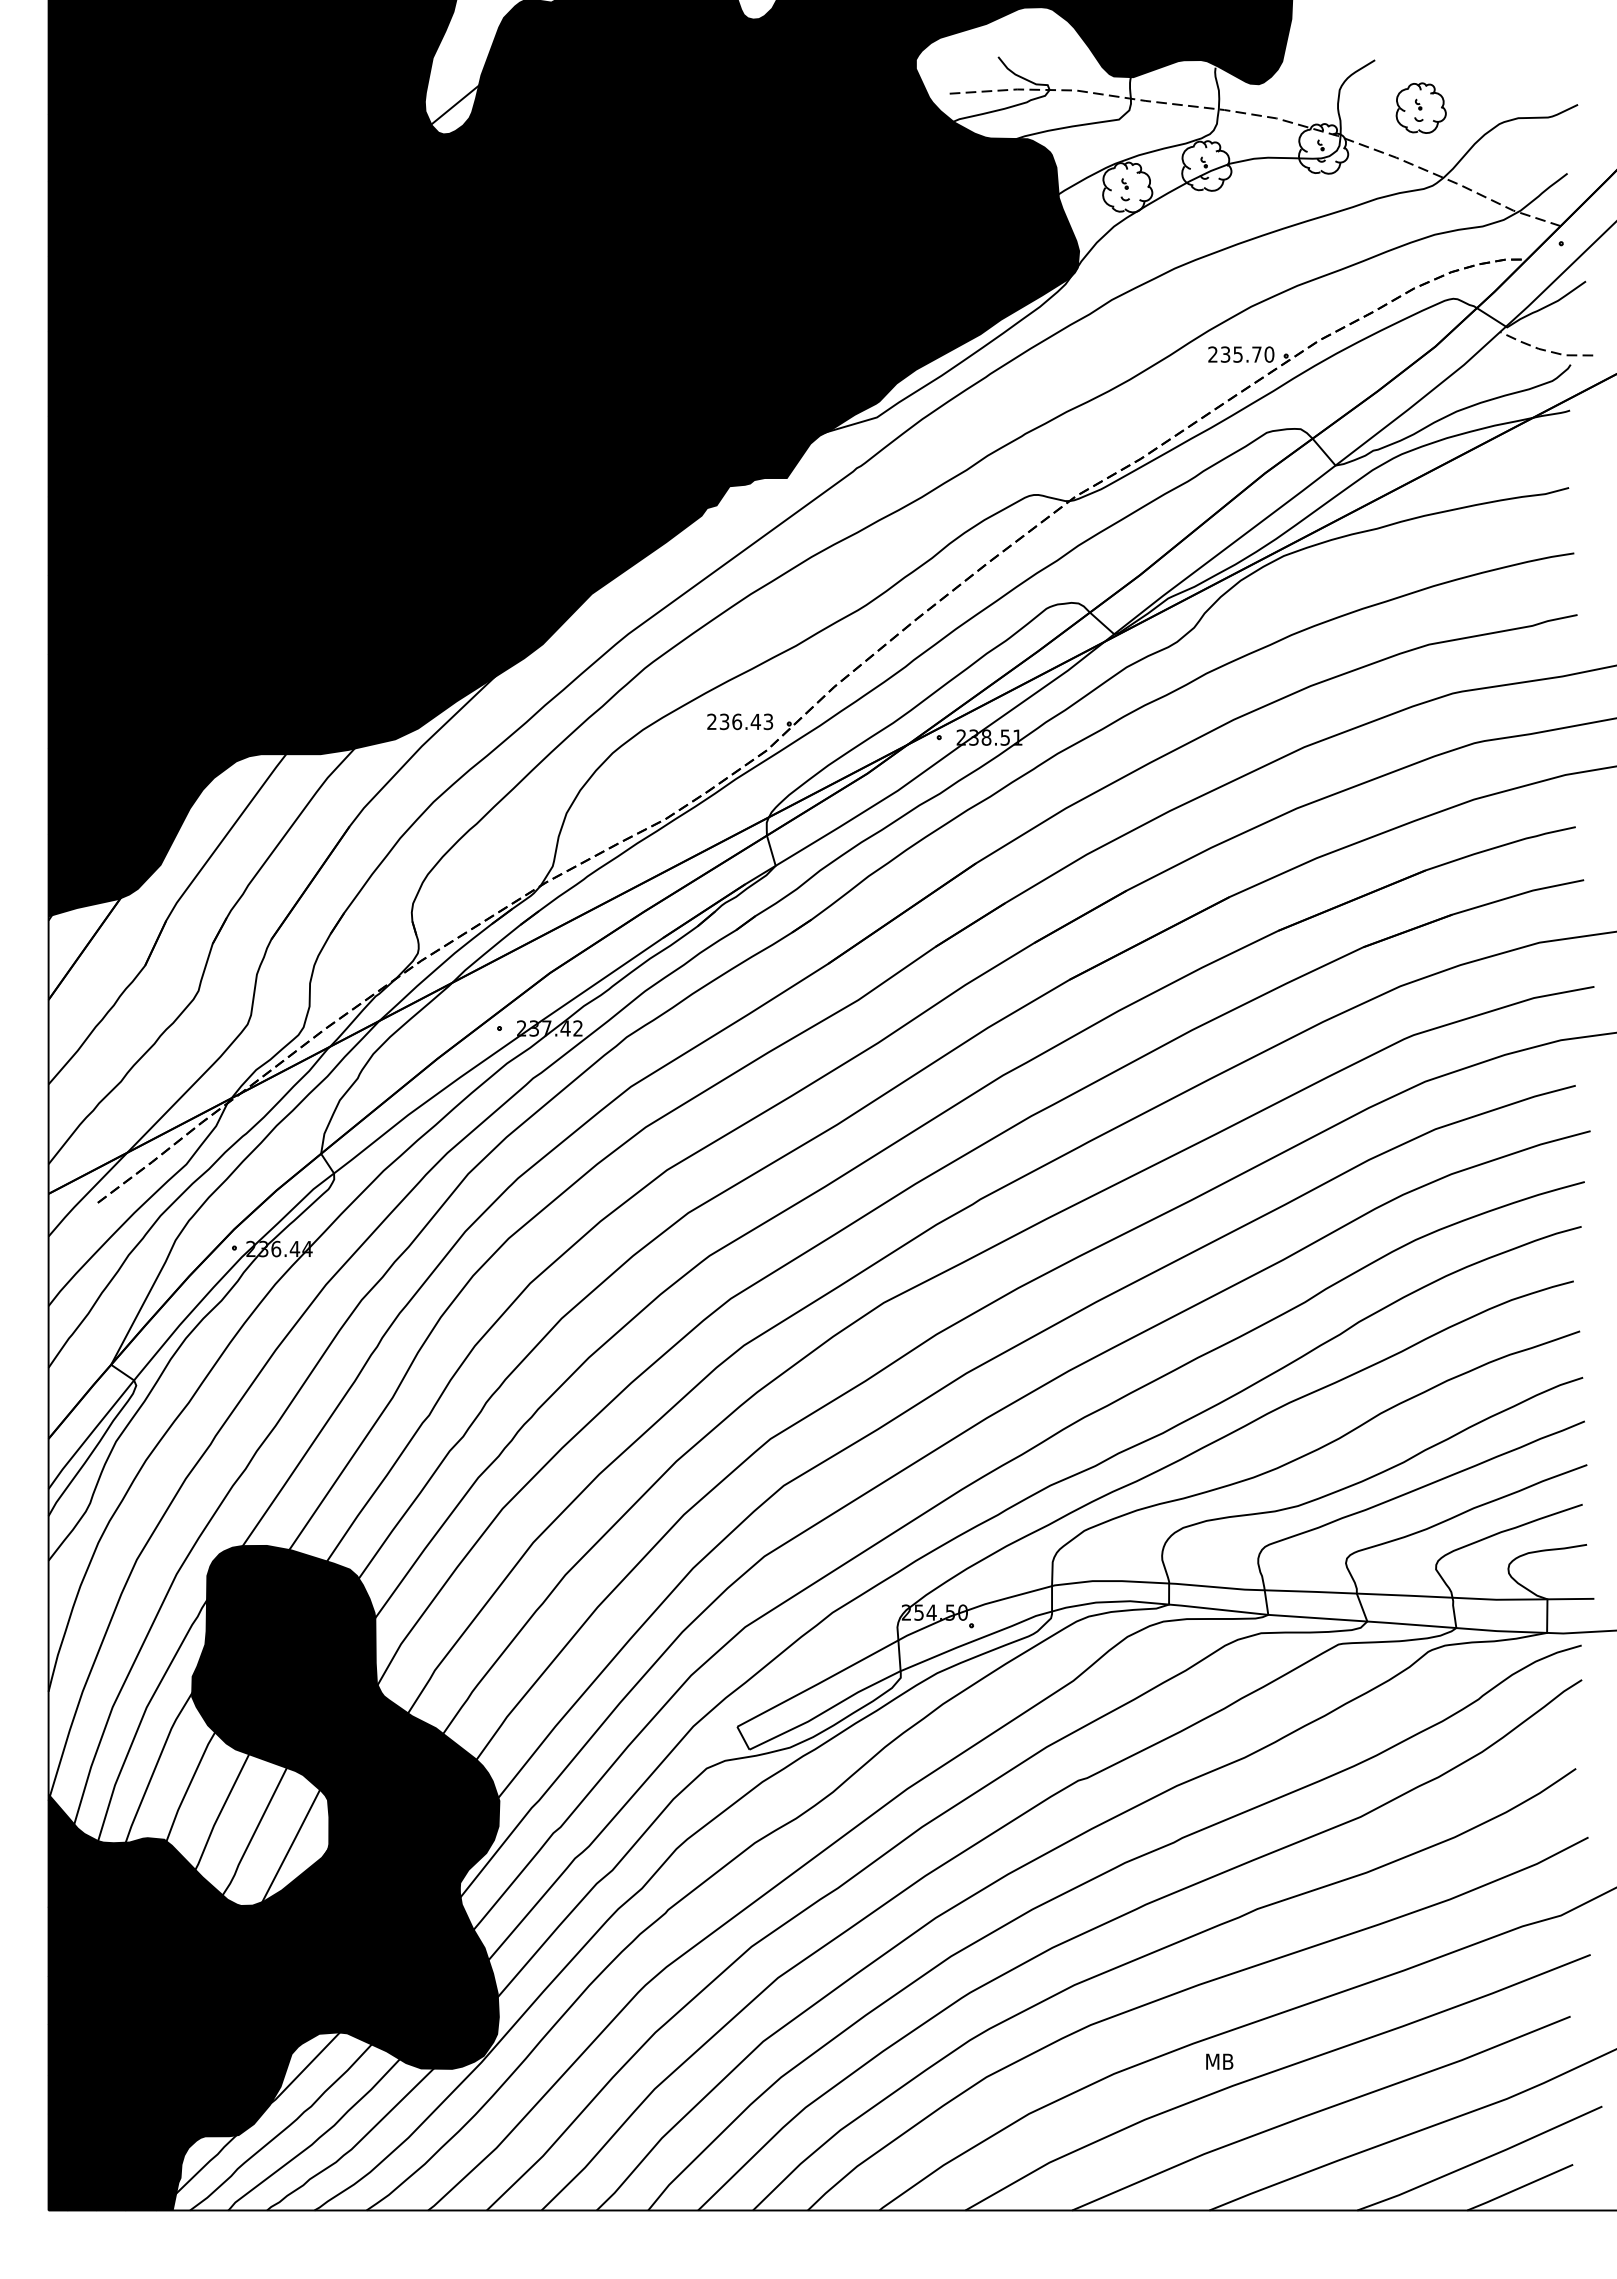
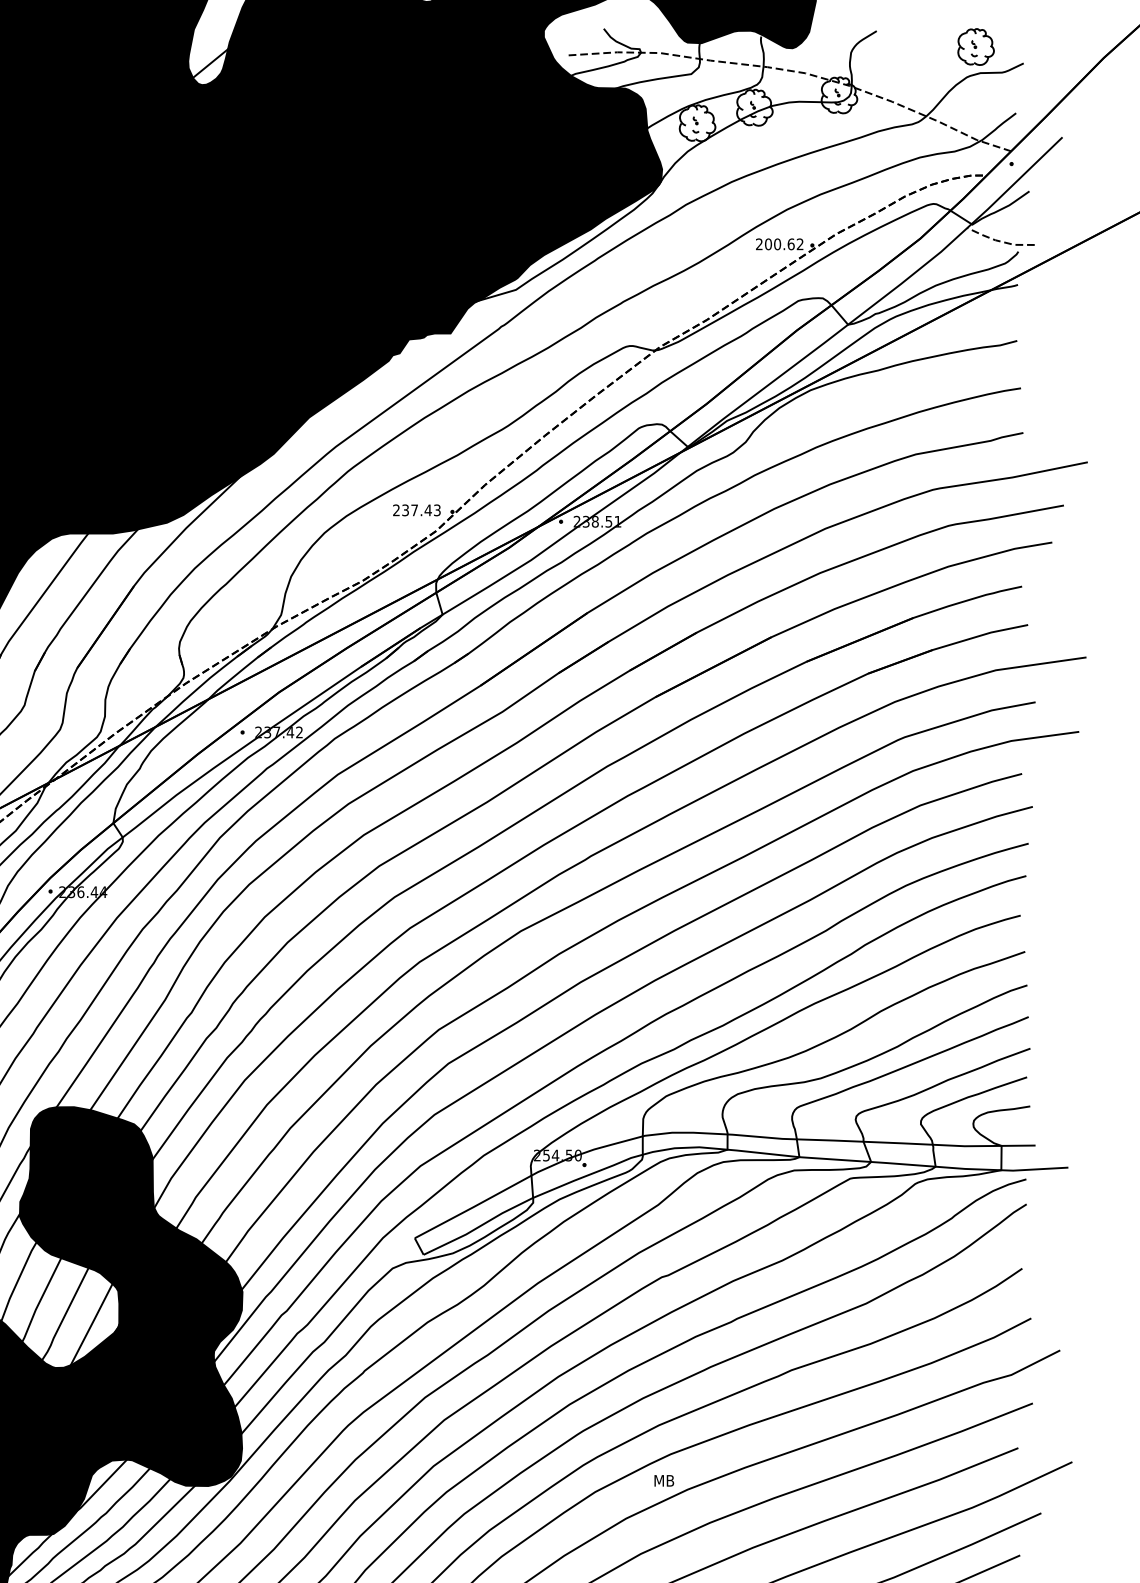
part: (1420, 107) -> (975, 46), moved
text: (1247, 354) -> (784, 244), 235.70 -> 200.62
text: (737, 721) -> (414, 510), 236.43 -> 237.43
text: (1219, 2061) -> (664, 1480), moved

